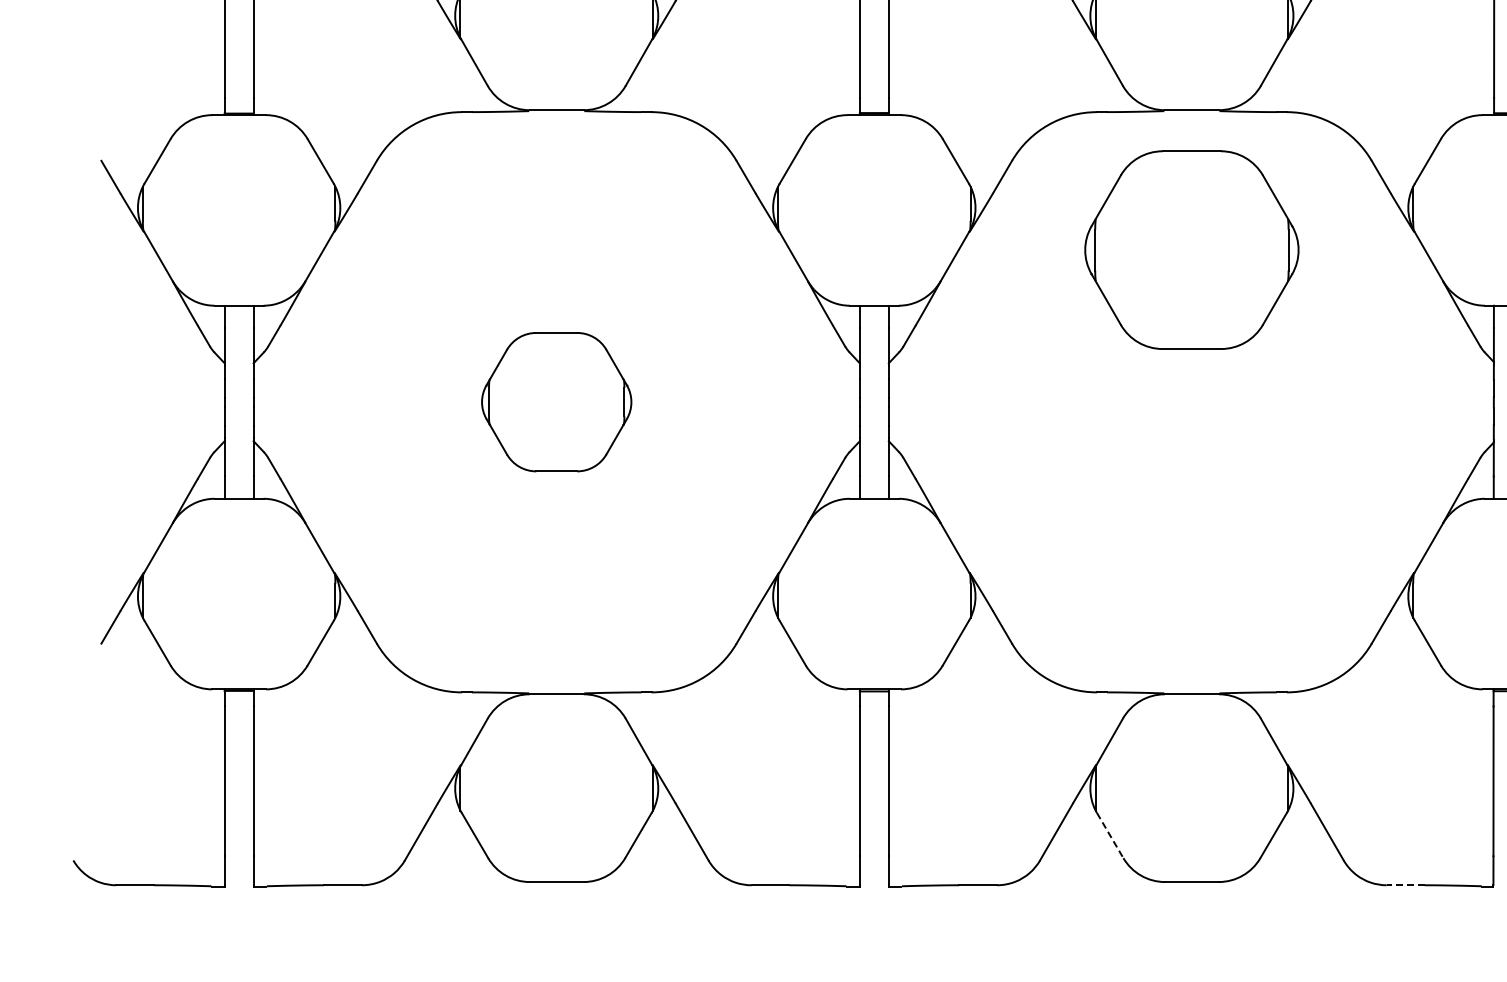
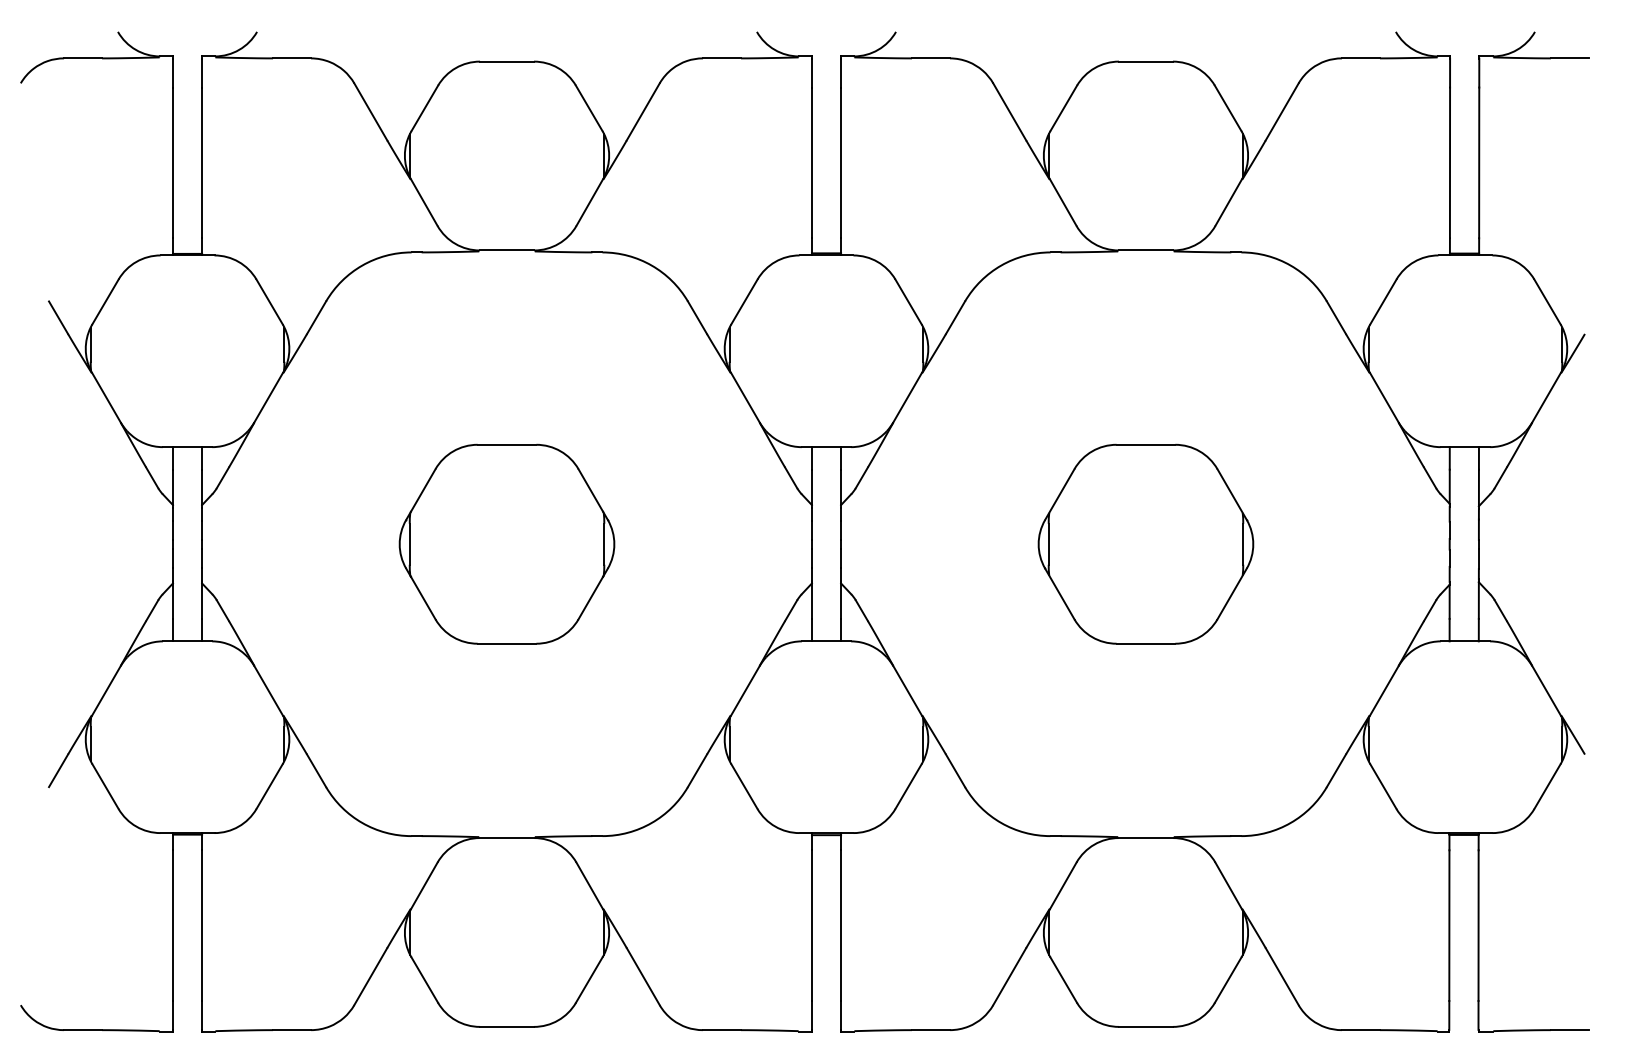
part: (1191, 249) -> (1145, 543), moved
part: (556, 401) -> (506, 543), size x1.43
line: (1110, 835) -> (1064, 980), dashed -> solid
line: (1405, 885) -> (1360, 1030), dashed -> solid

